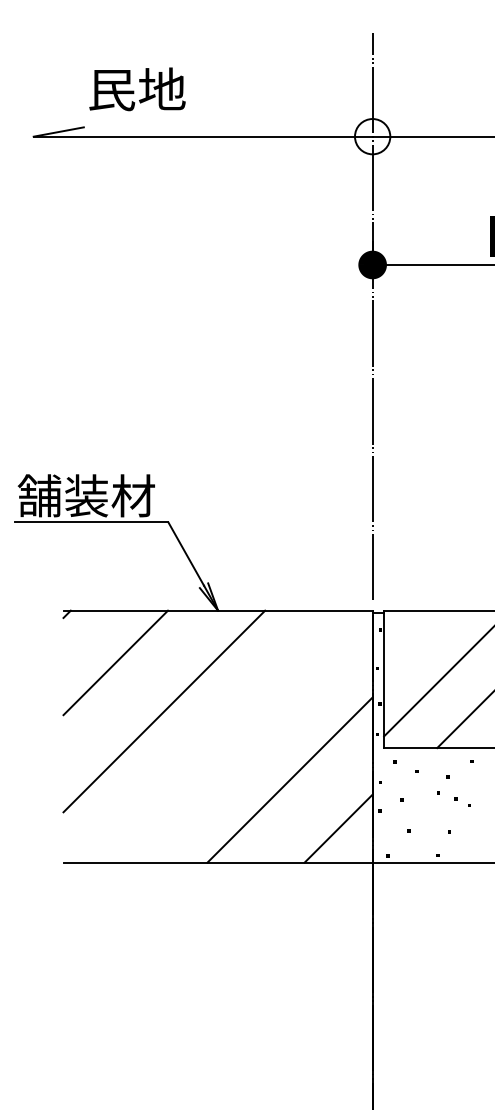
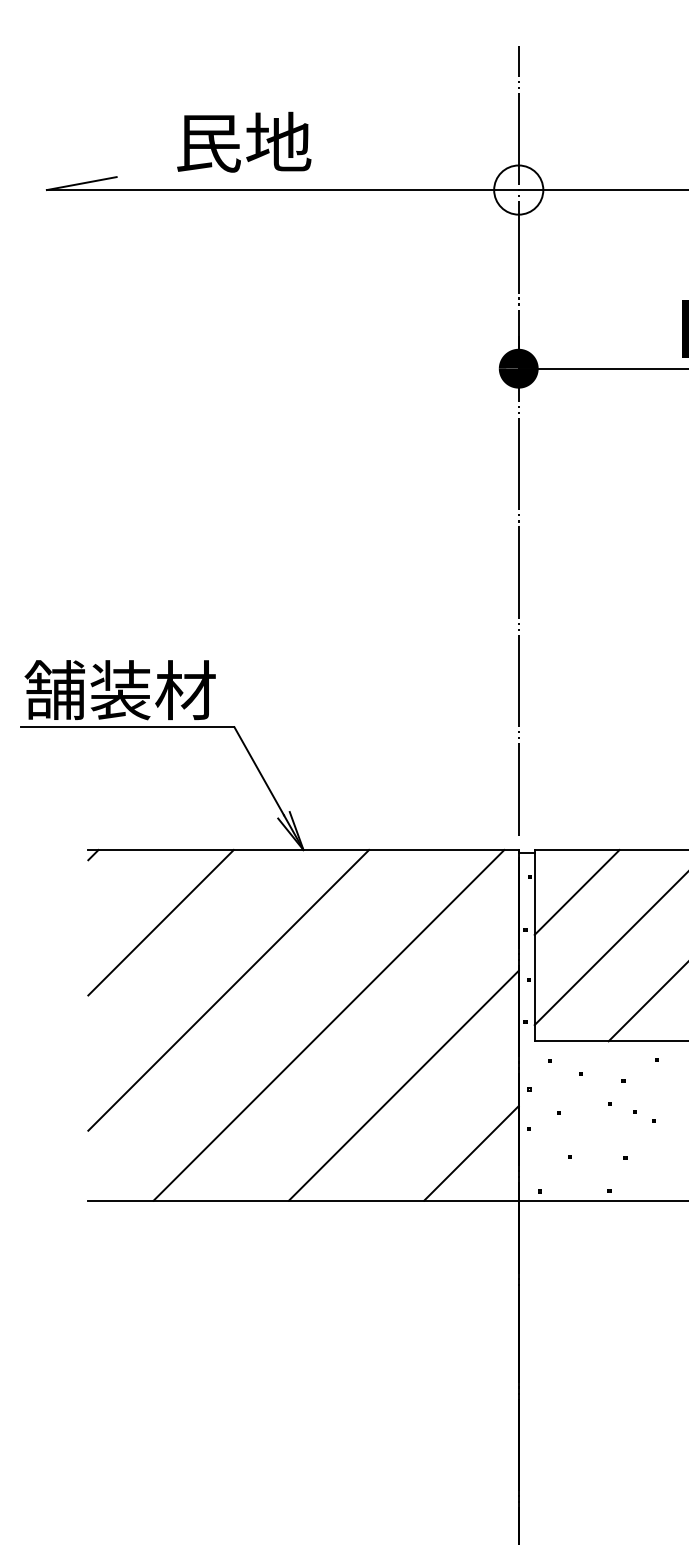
text: (137, 89) -> (244, 142), moved
line: (414, 640) -> (577, 891), added
line: (236, 736) -> (329, 1025), added

